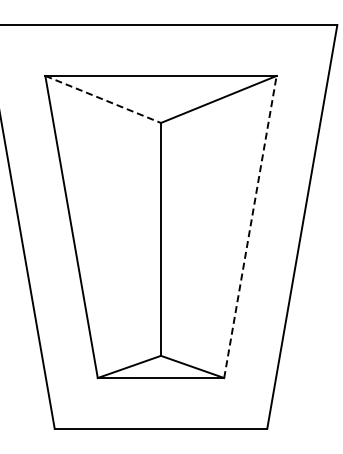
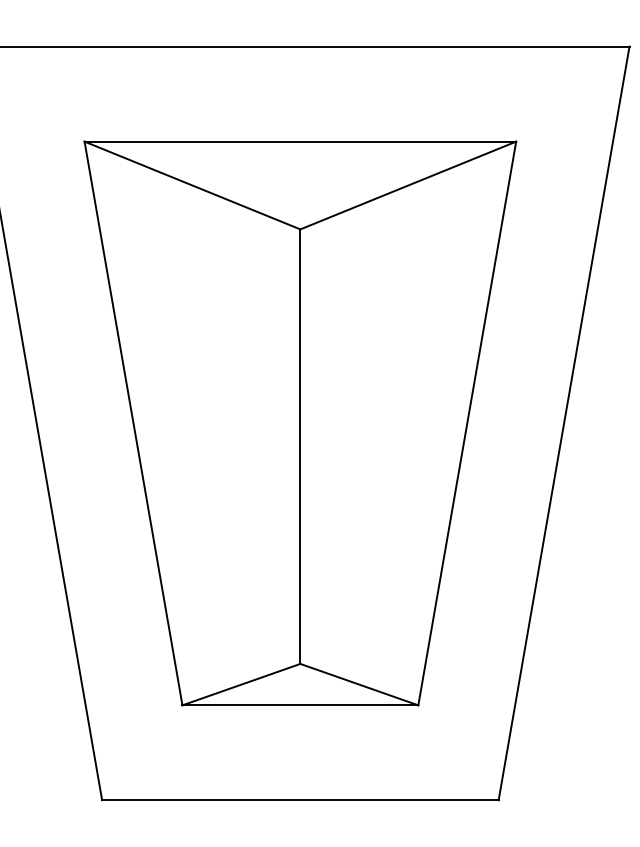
line: (103, 99) -> (193, 185), dashed -> solid
line: (250, 226) -> (467, 422), dashed -> solid

